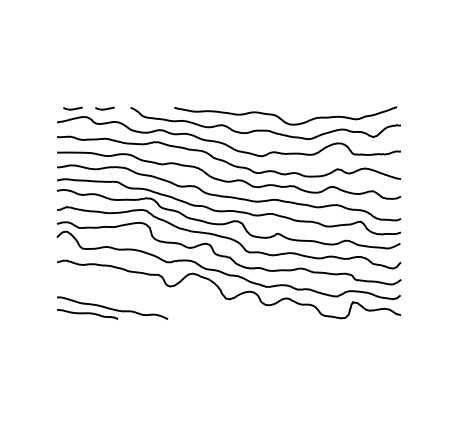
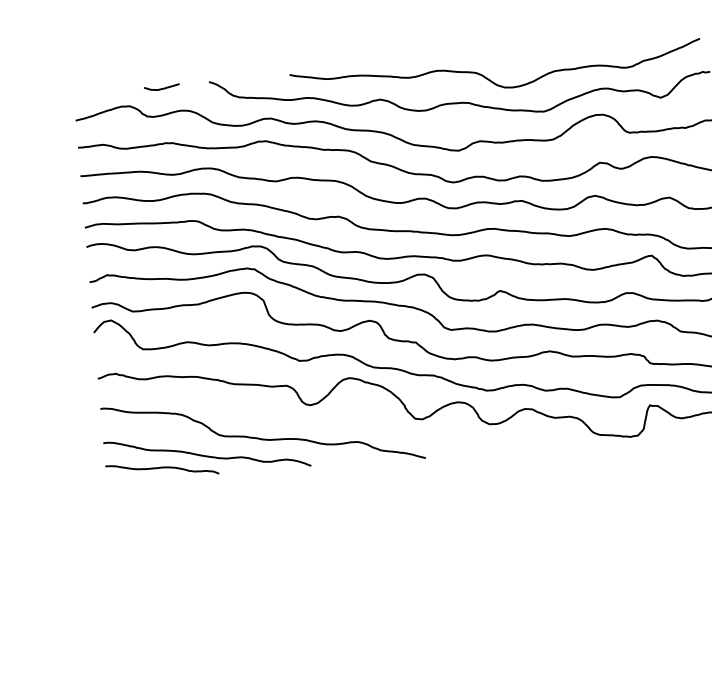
line: (72, 108) -> (101, 92), removed
curve: (143, 301) -> (263, 437), added

